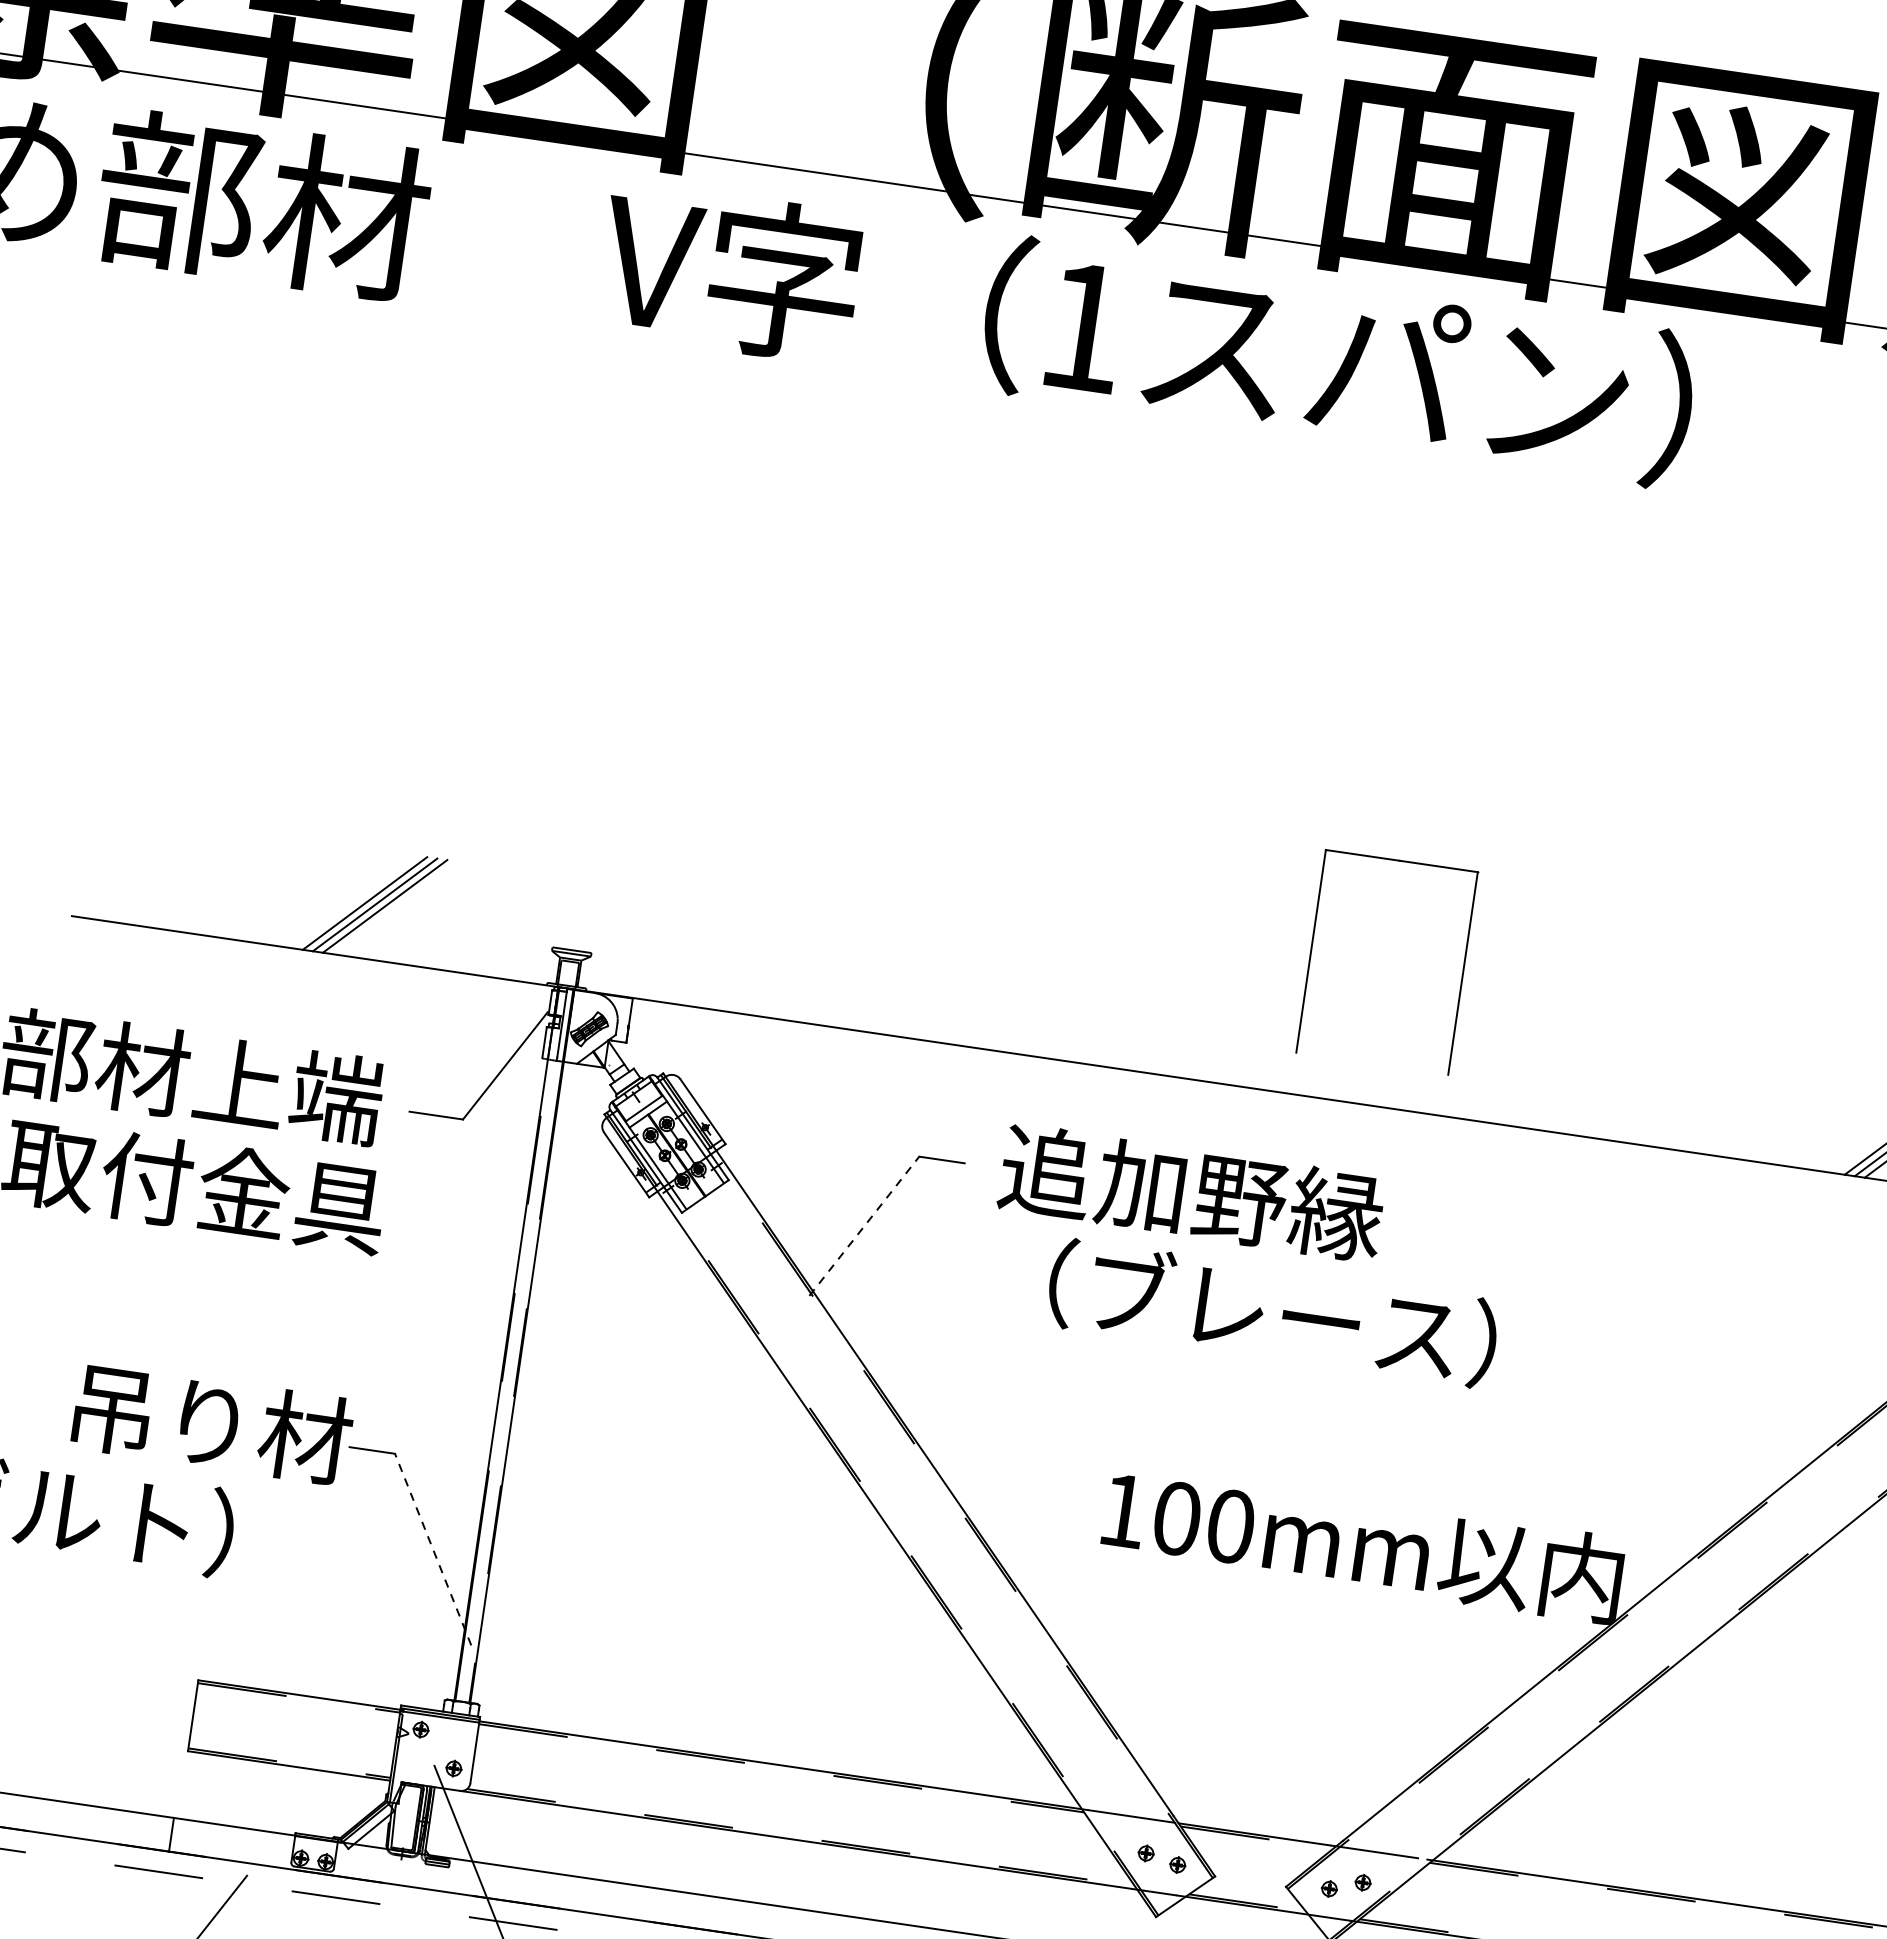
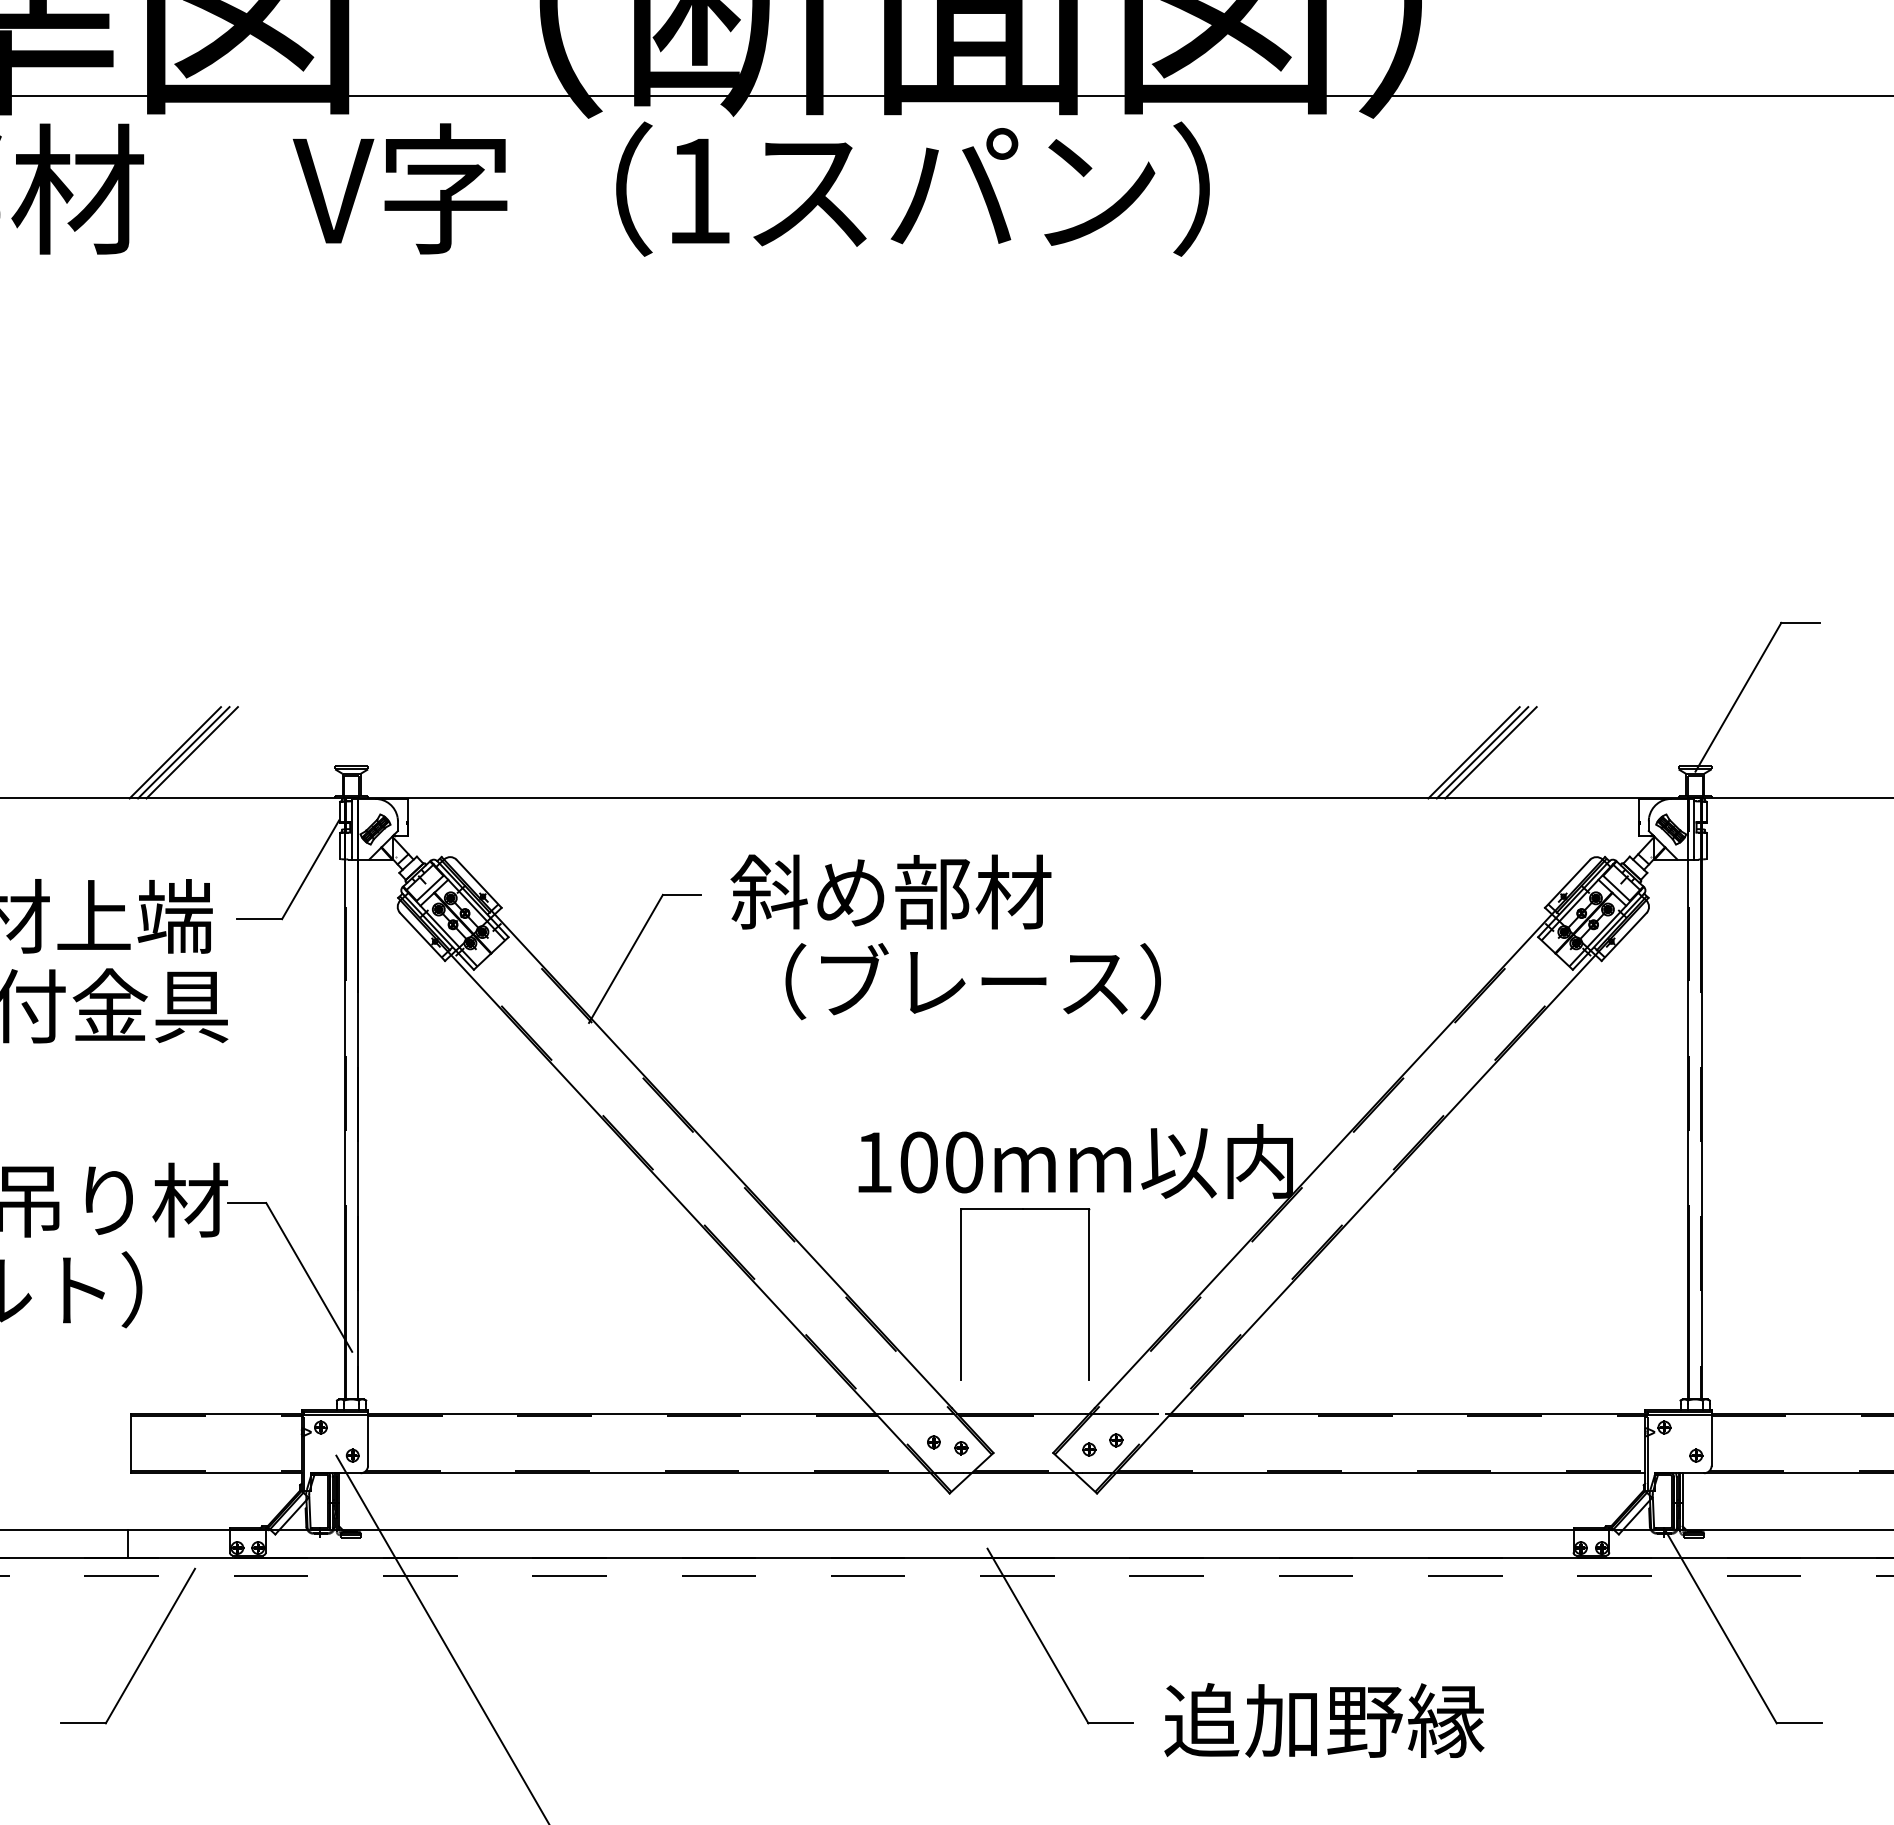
part: (1462, 973) -> (1088, 1294), moved
text: (1191, 1192) -> (891, 891), 追加野縁 -> 斜め部材
line: (863, 1225) -> (625, 958), dashed -> solid
line: (433, 1549) -> (309, 1277), dashed -> solid

